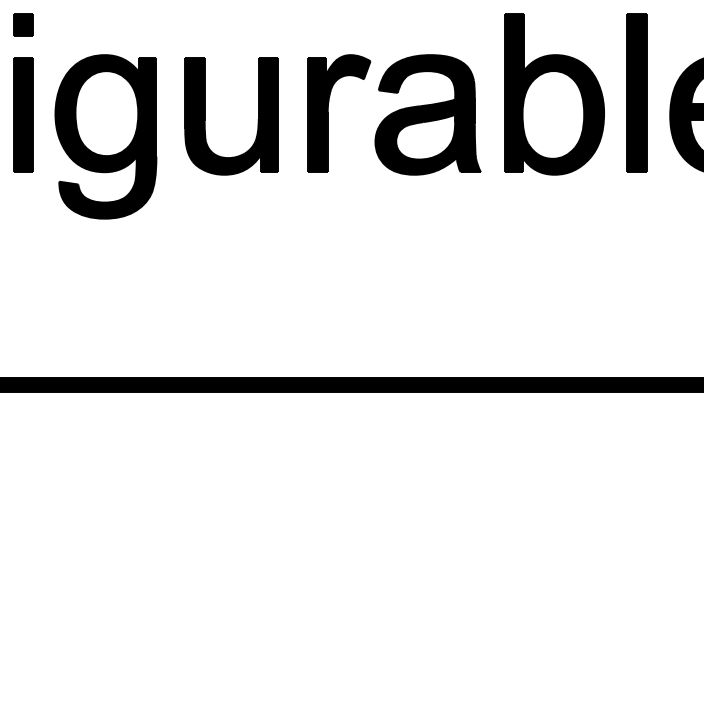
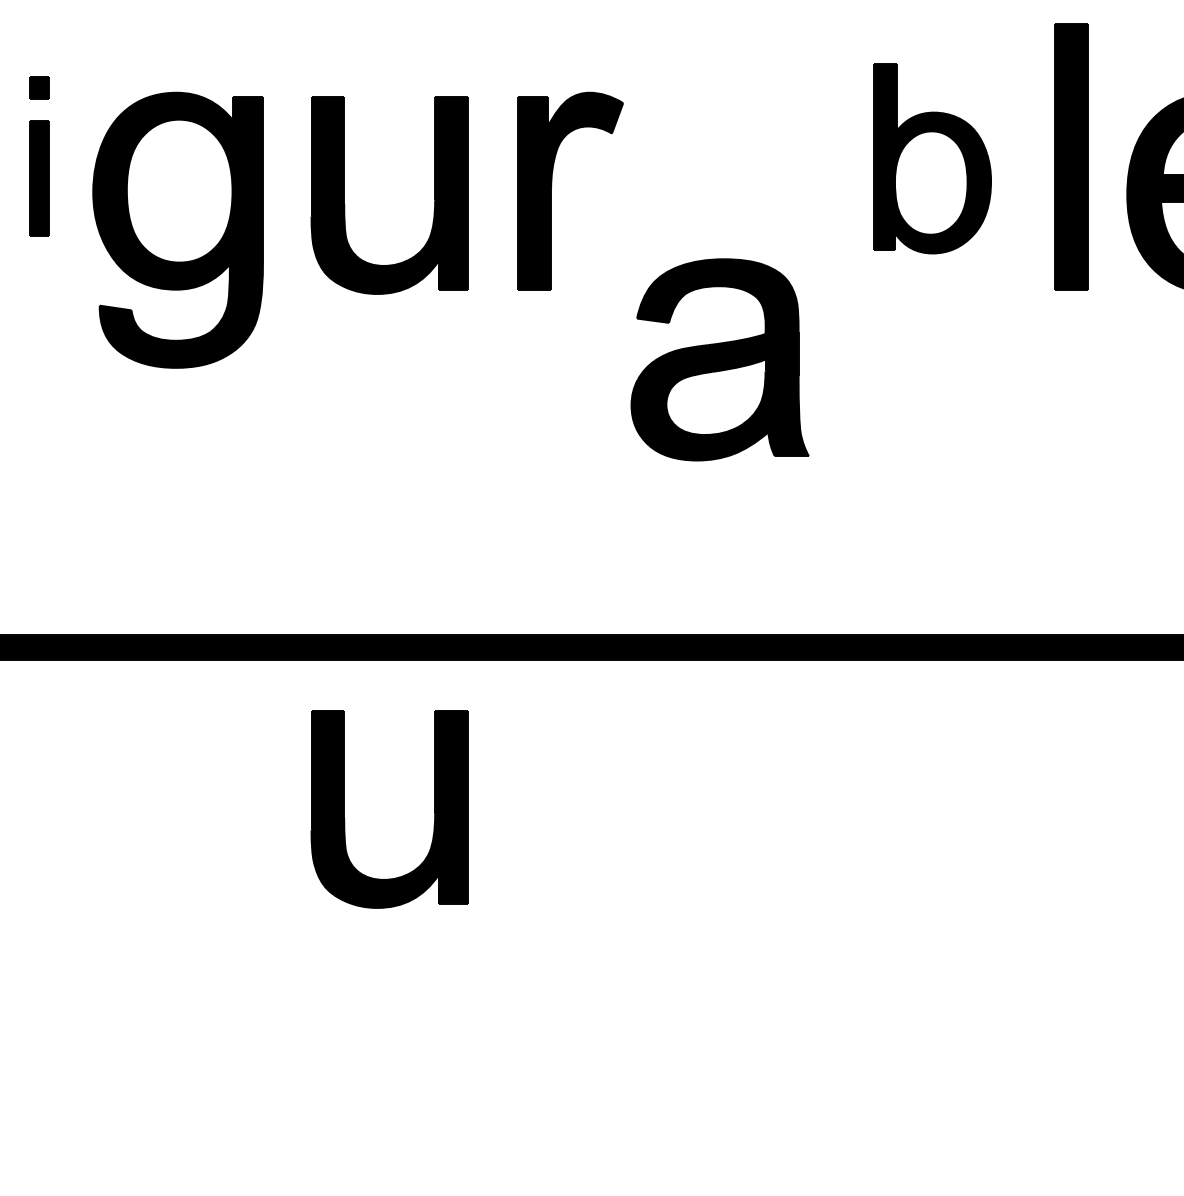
part: (23, 92) -> (39, 155), size x0.6
part: (554, 94) -> (932, 158), size x0.7
part: (427, 114) -> (718, 359), moved
part: (205, 481) -> (345, 809), added

